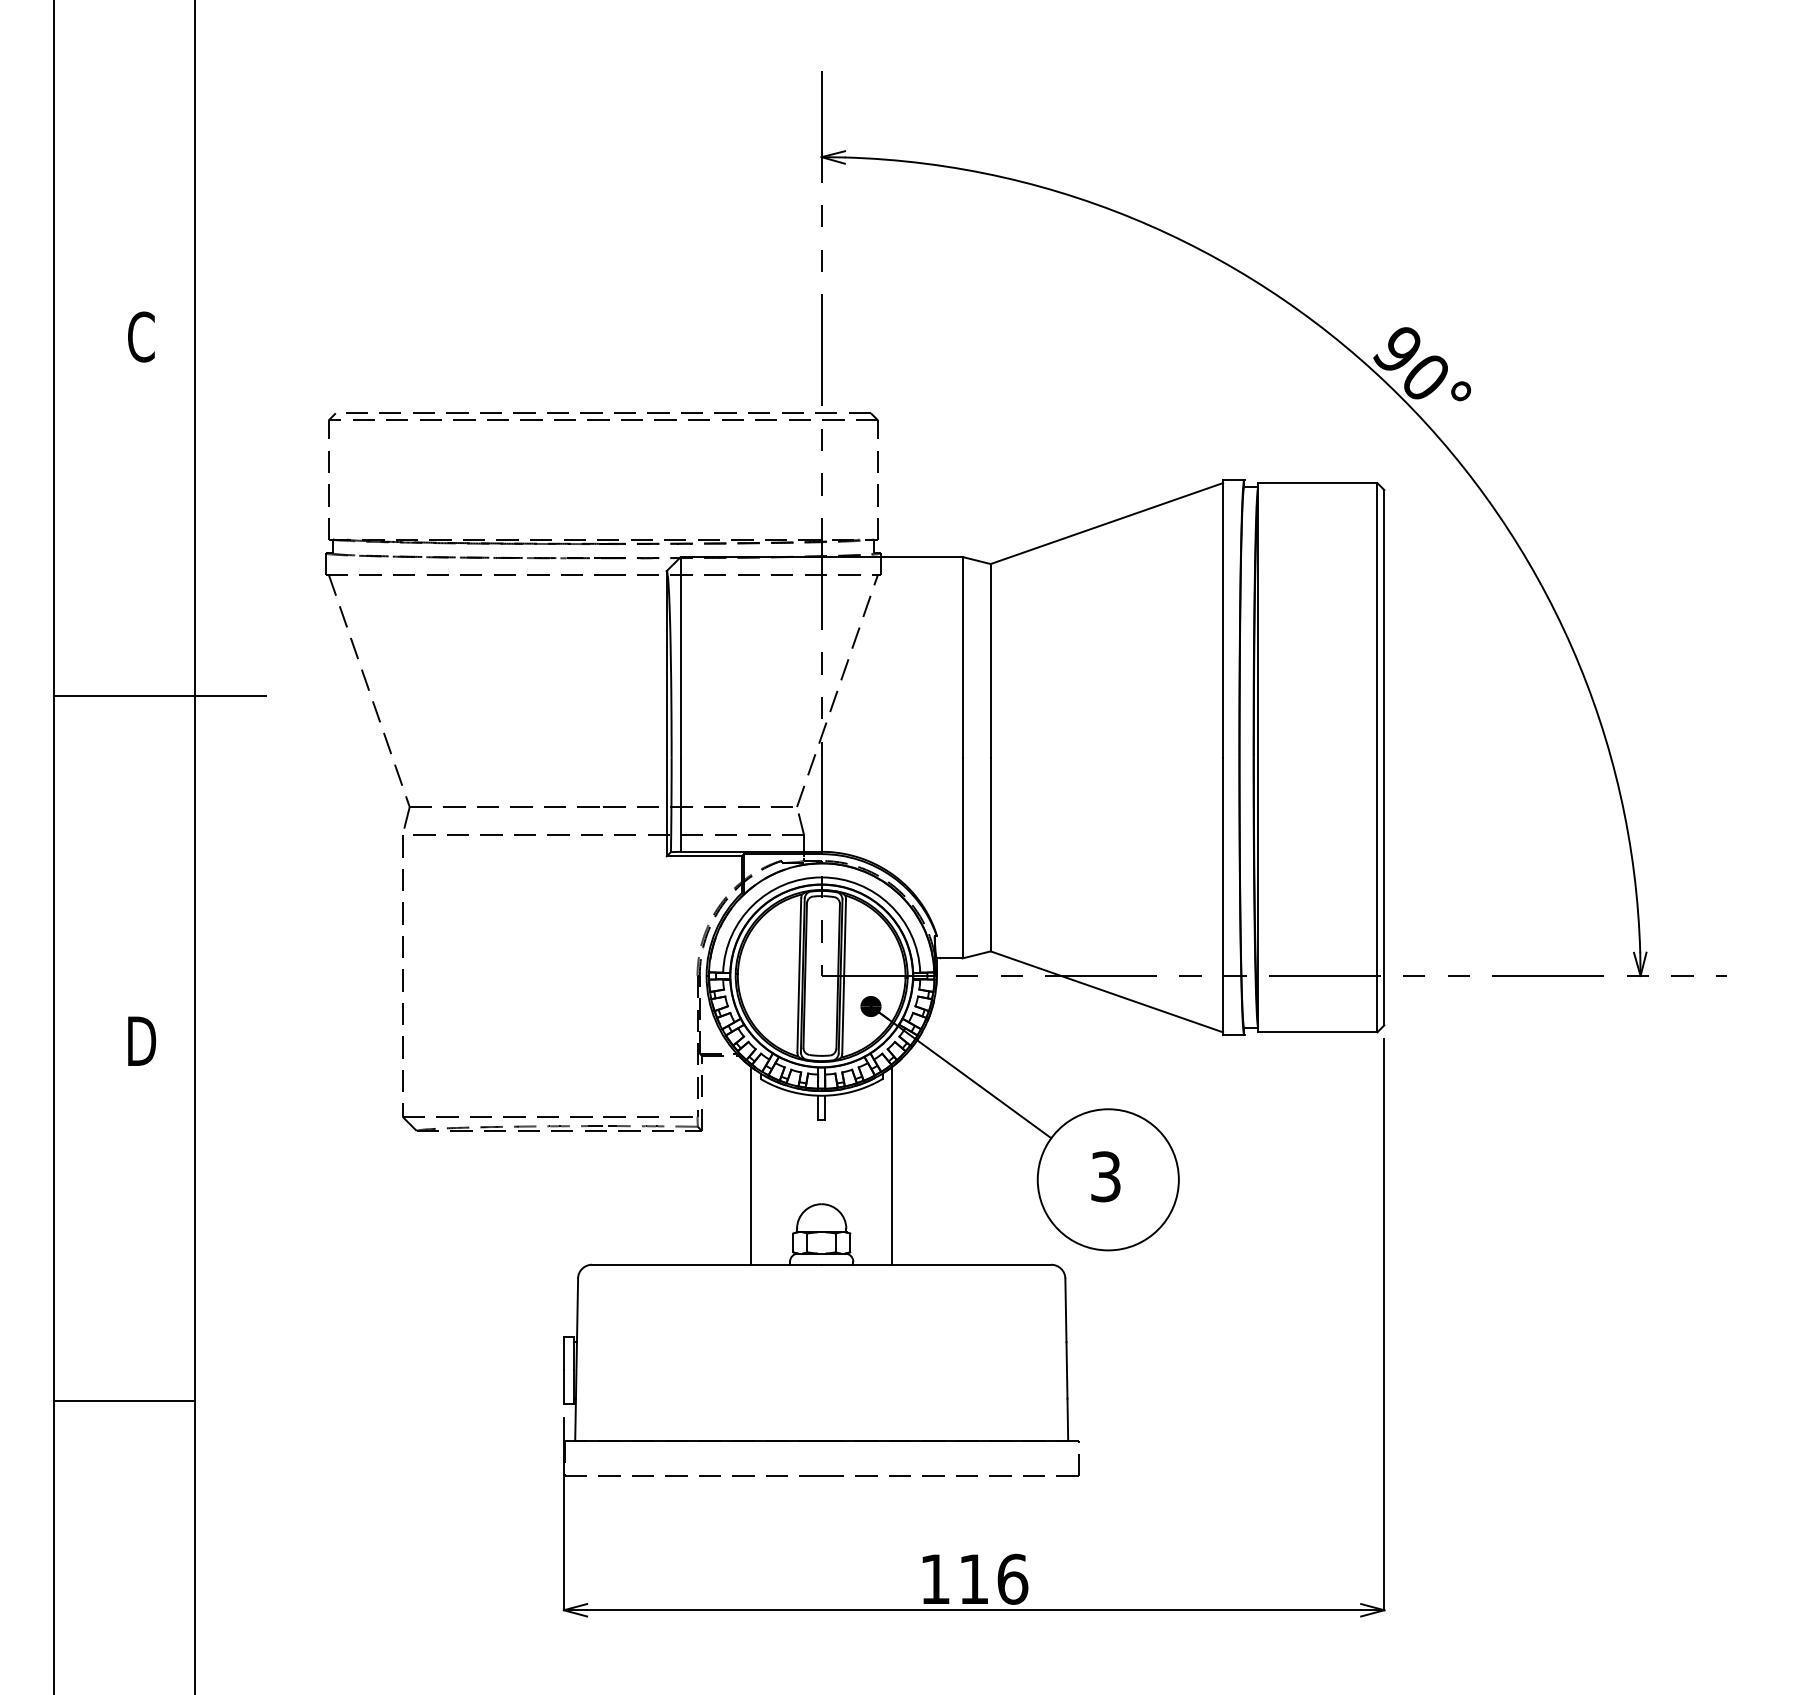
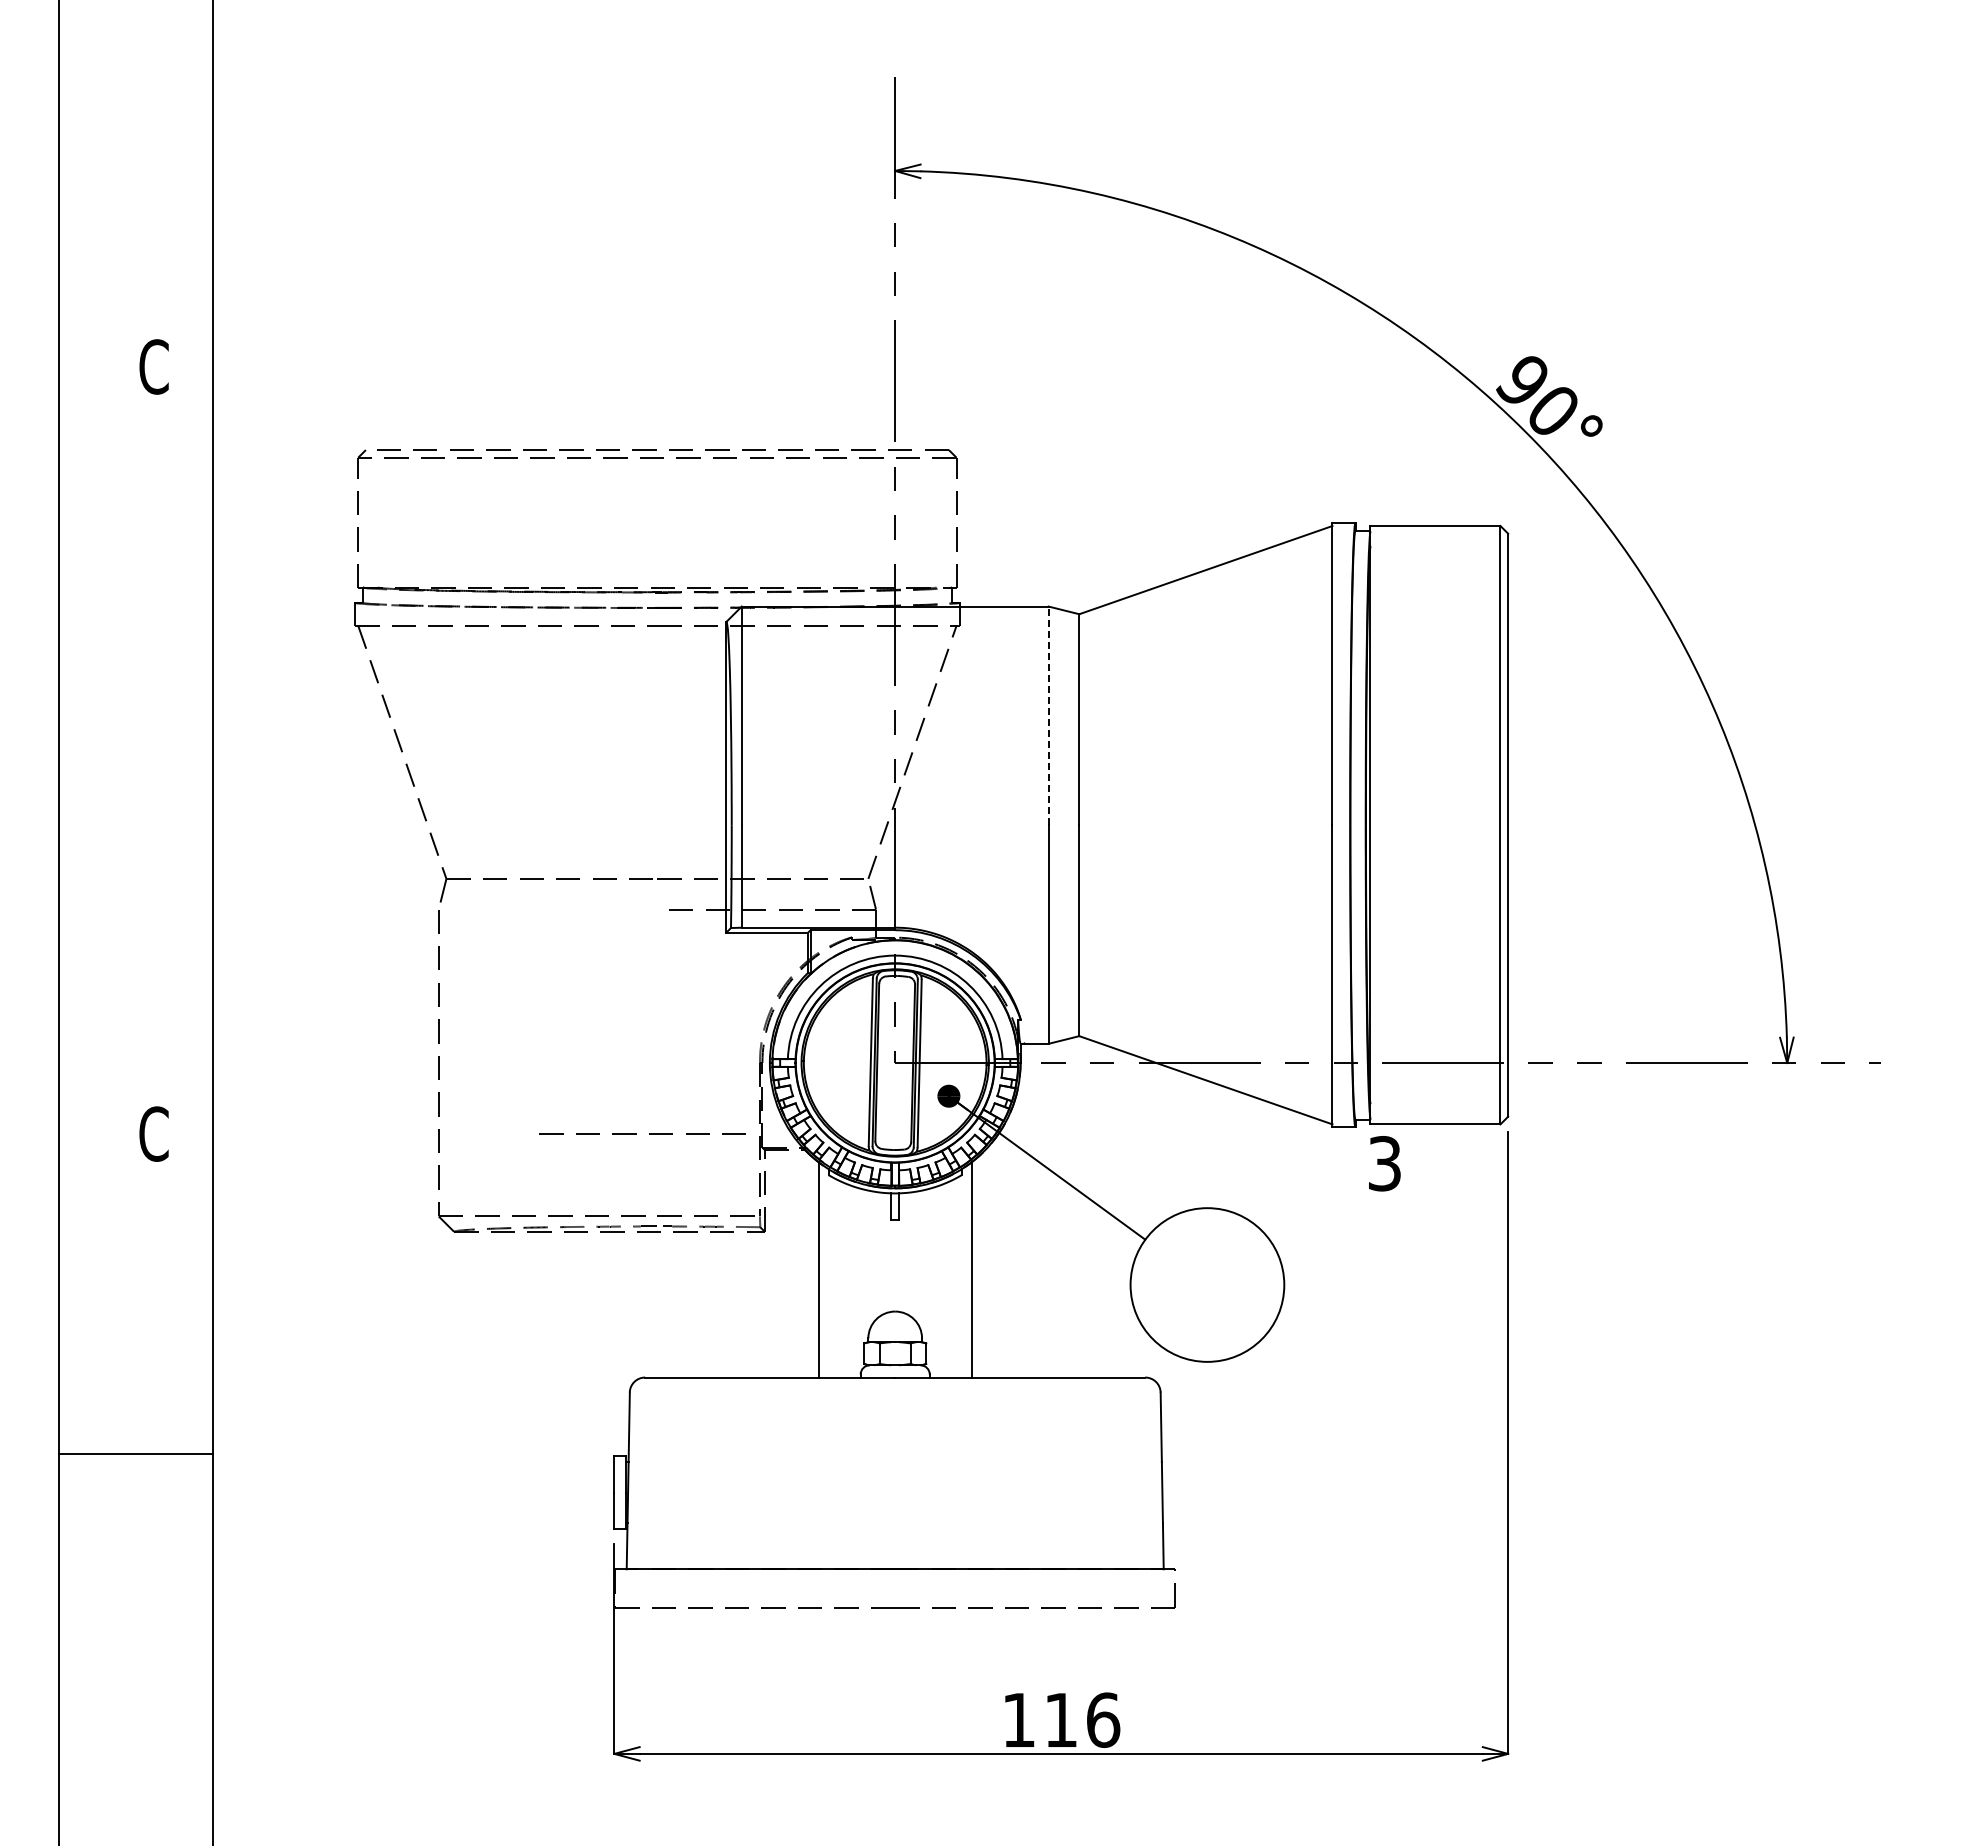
line: (962, 657) -> (1048, 715), solid -> dashed
line: (160, 696) -> (174, 758), removed
line: (502, 835) -> (636, 1133), moved
text: (141, 1040) -> (154, 1133), D -> C
text: (1105, 1176) -> (1384, 1163), moved
line: (124, 1400) -> (135, 1454), moved

